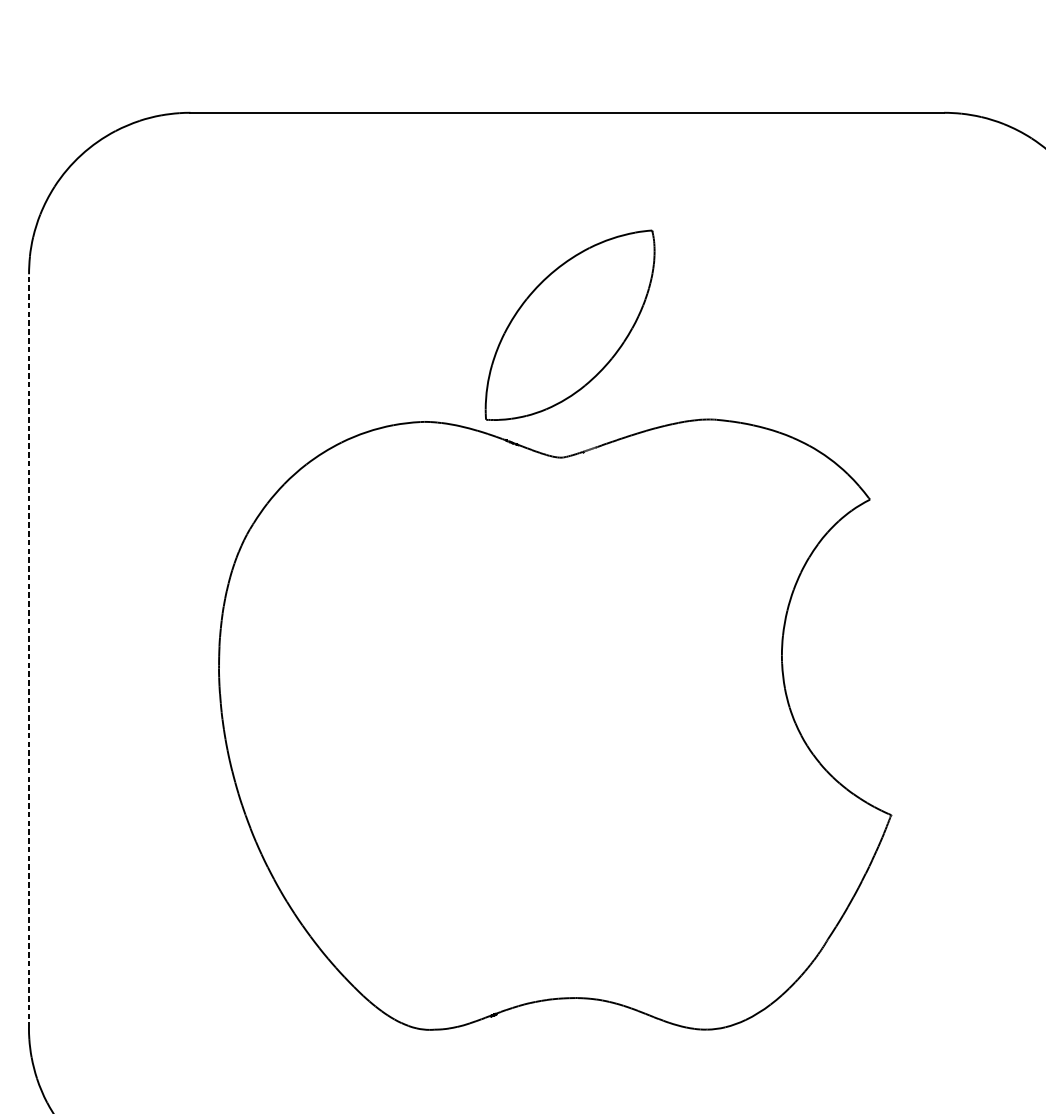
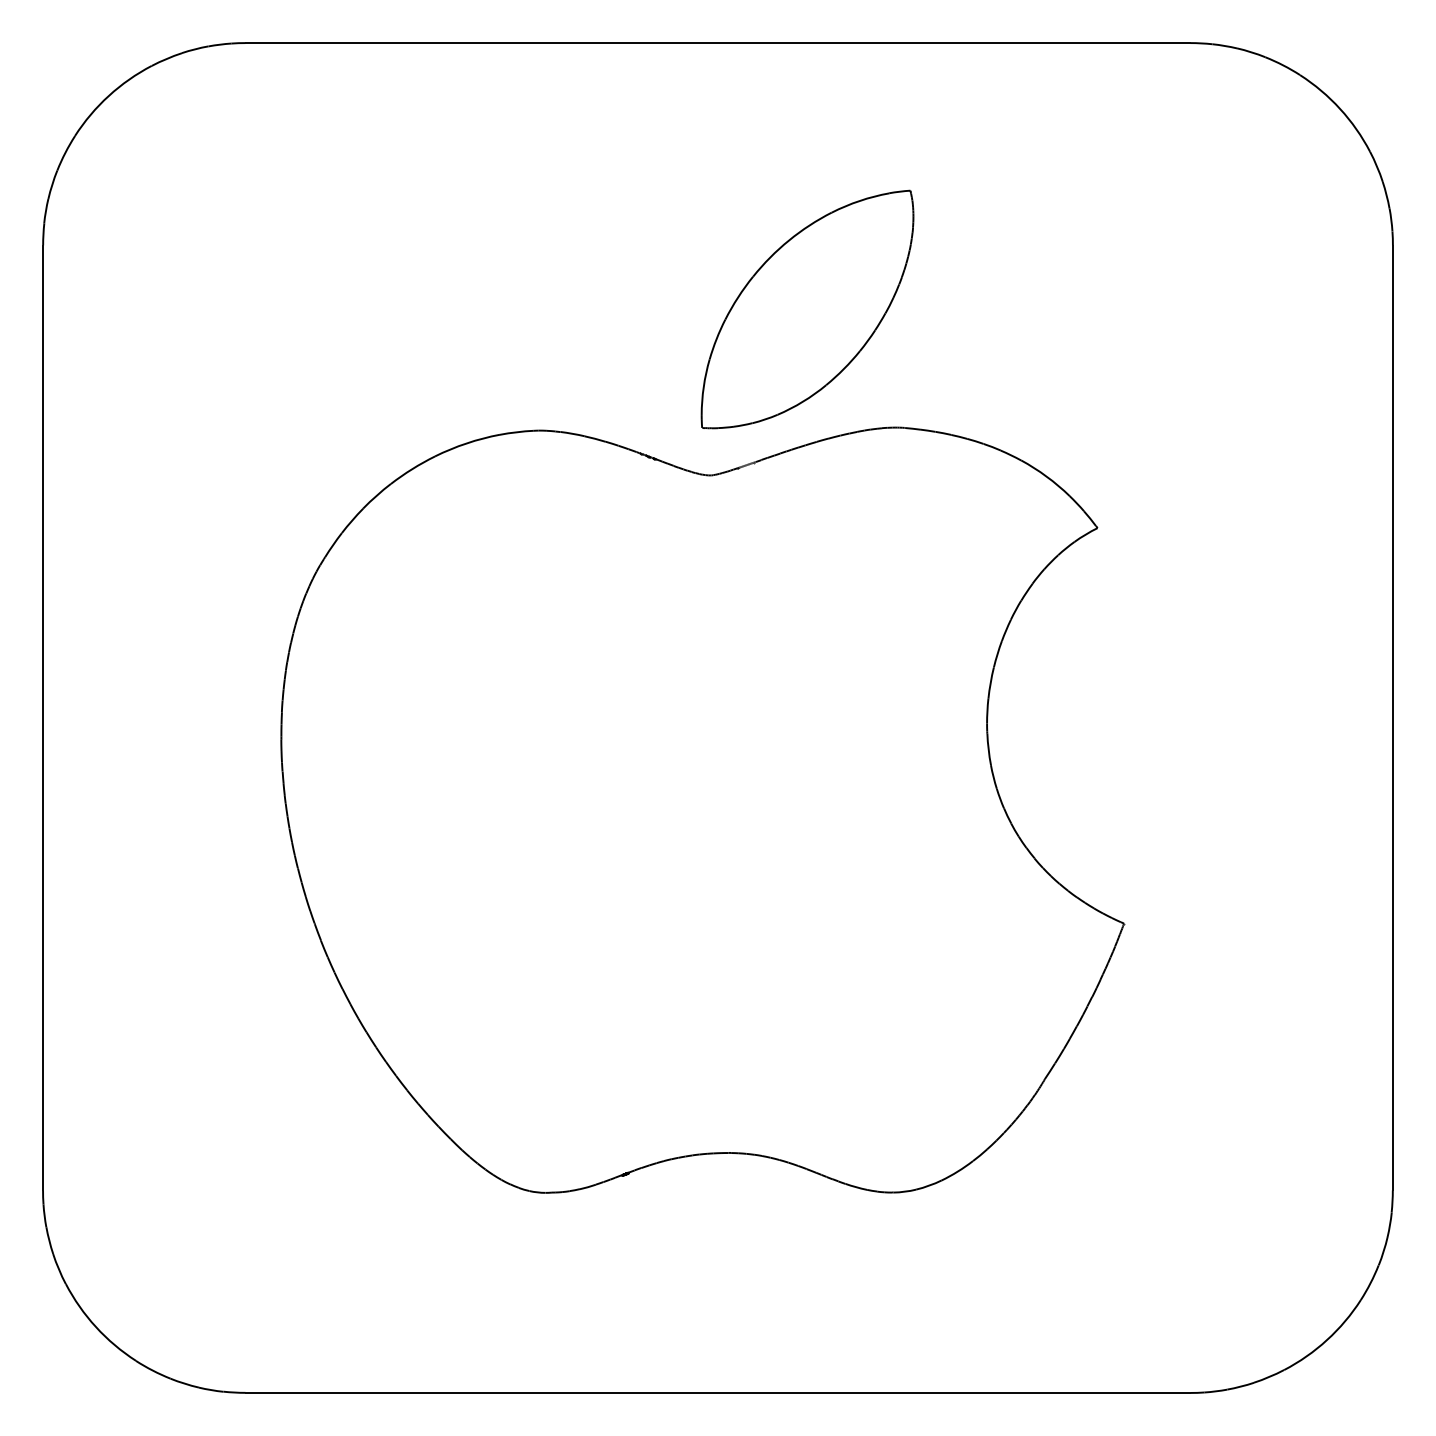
part: (570, 325) -> (807, 309), moved
line: (29, 650) -> (43, 717), dashed -> solid

